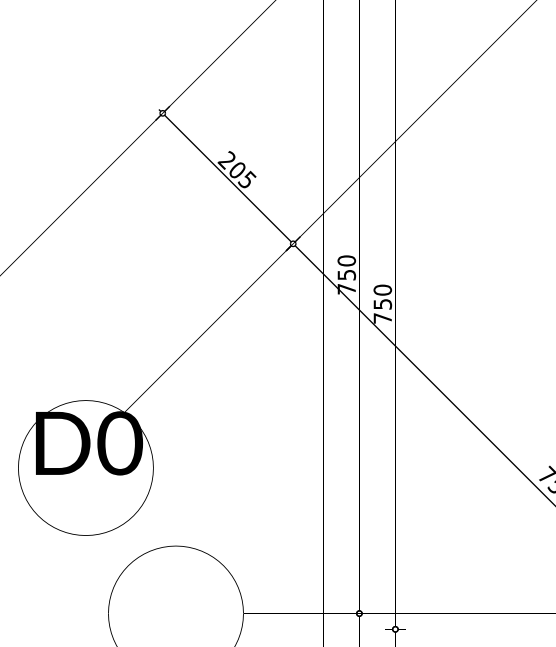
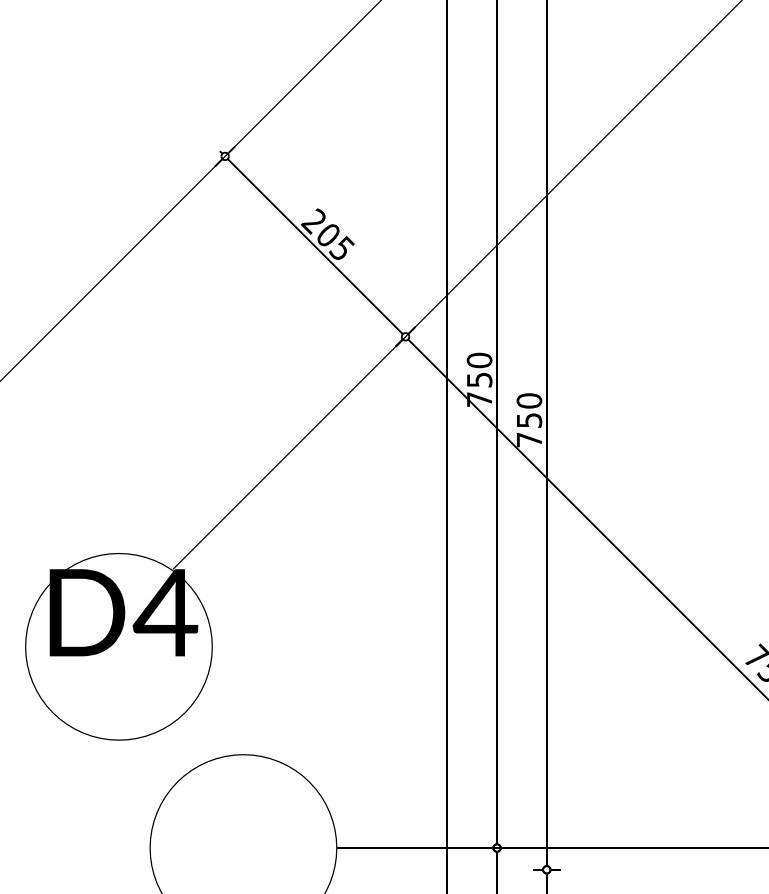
text: (119, 443) -> (165, 612), D0 -> D4

